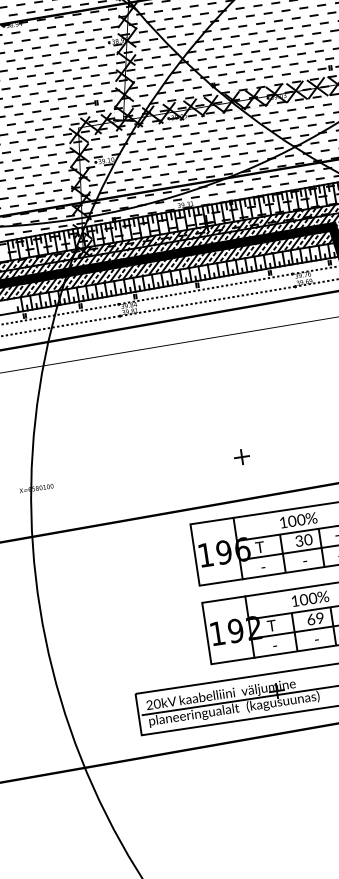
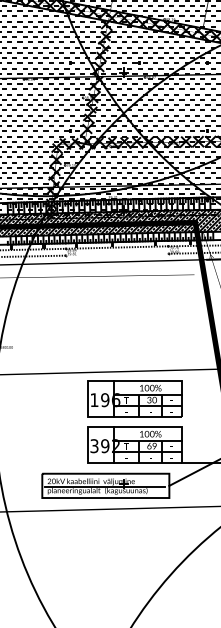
line: (206, 301) -> (116, 254), removed
part: (241, 456) -> (123, 346), removed
text: (217, 634) -> (94, 446), 192 -> 392

